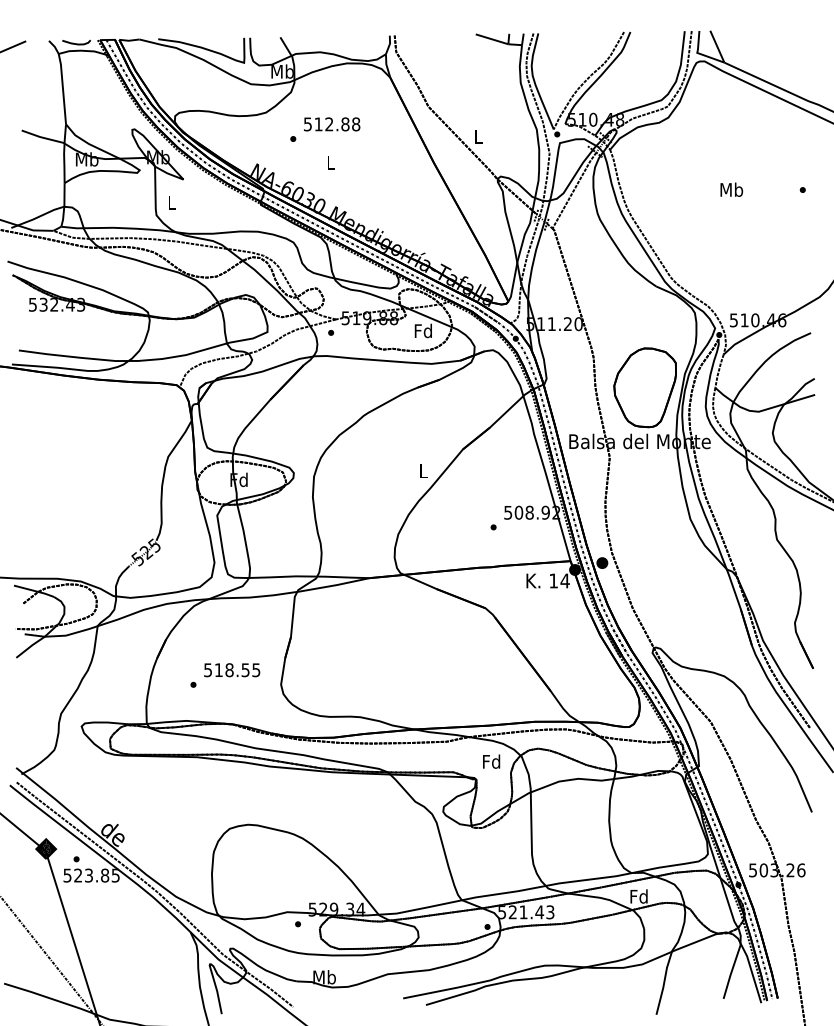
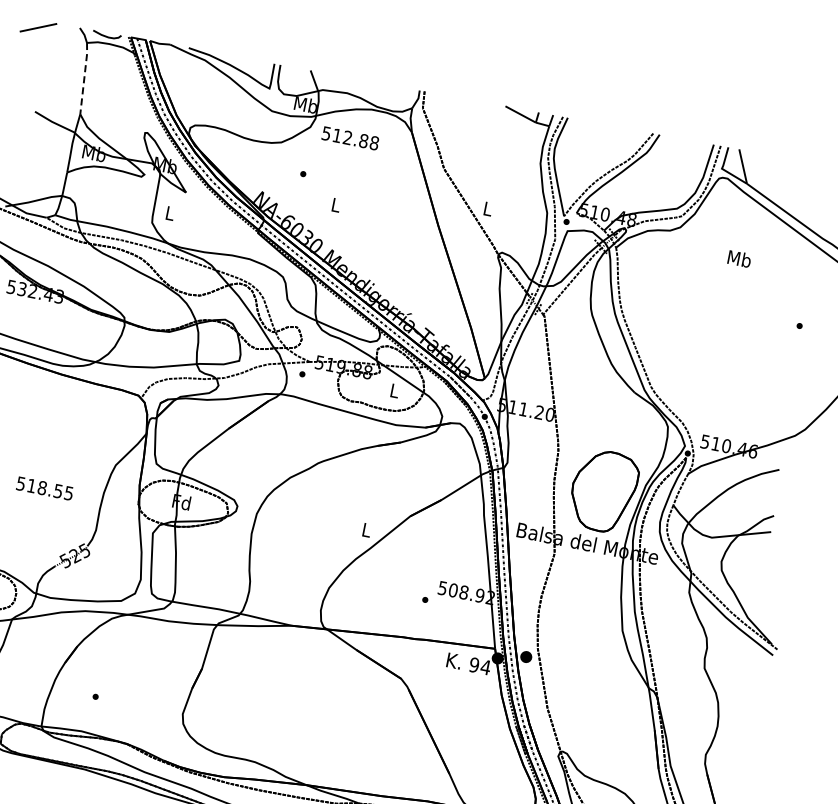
line: (63, 88) -> (84, 78), solid -> dashed
text: (332, 124) -> (350, 138), moved
text: (731, 189) -> (739, 258), moved
text: (422, 330) -> (393, 390), Fd -> L
text: (553, 580) -> (474, 664), 14 -> 94
text: (232, 670) -> (45, 488), moved

